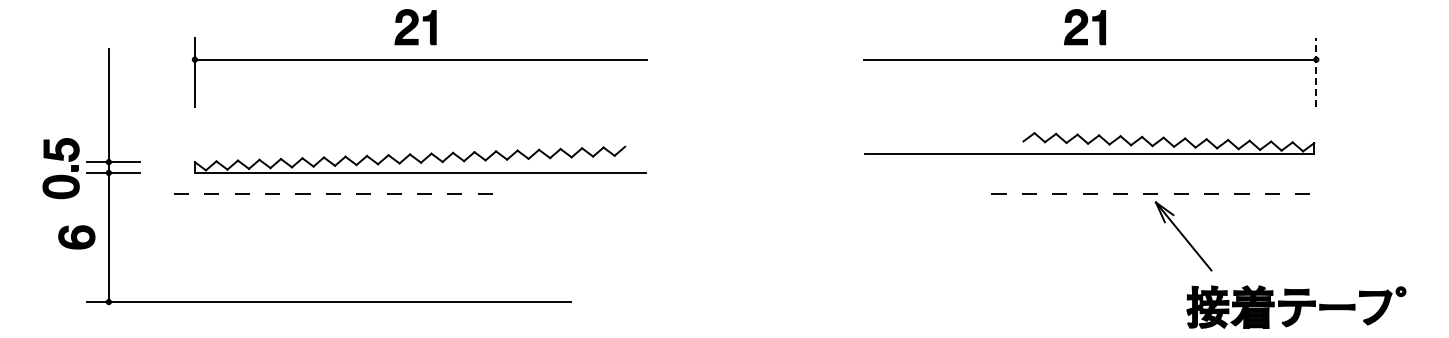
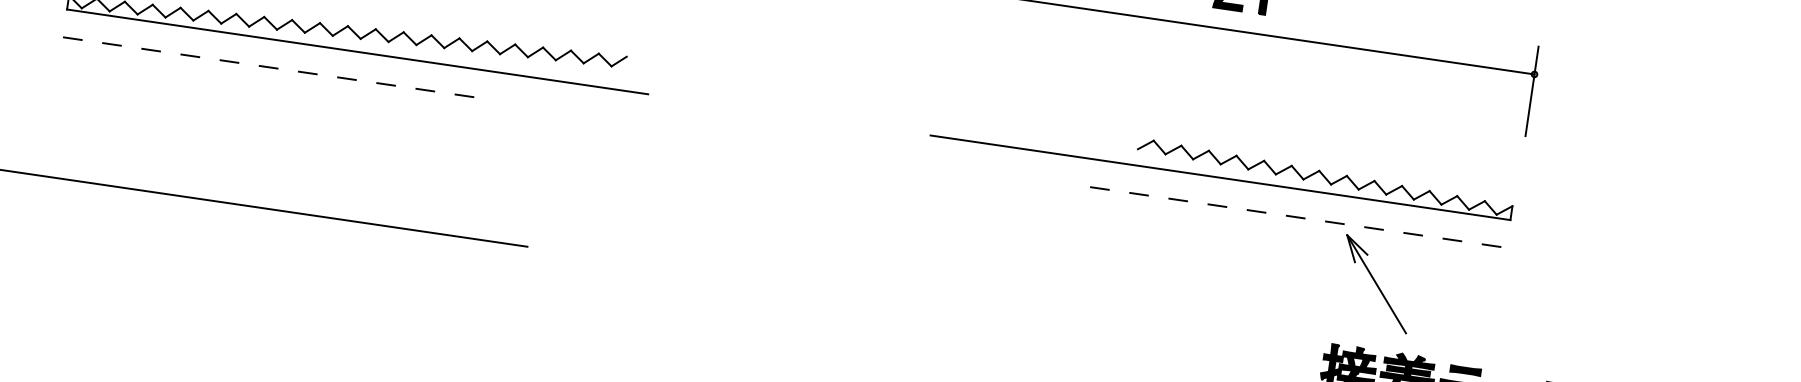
line: (1316, 72) -> (1532, 91), dashed -> solid
part: (1089, 143) -> (1222, 164), moved
line: (333, 193) -> (268, 66), moved
part: (1183, 236) -> (1376, 284), moved

